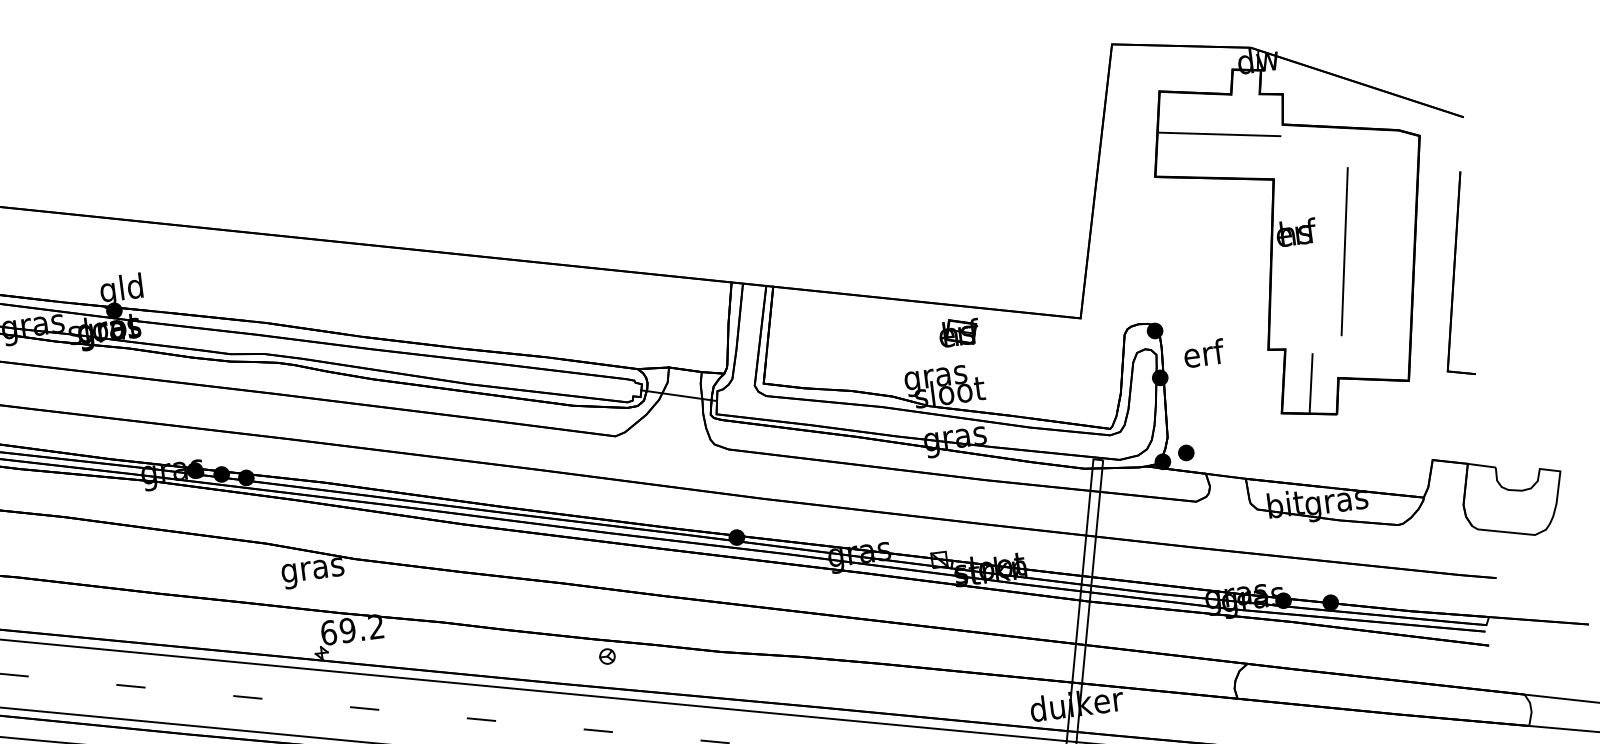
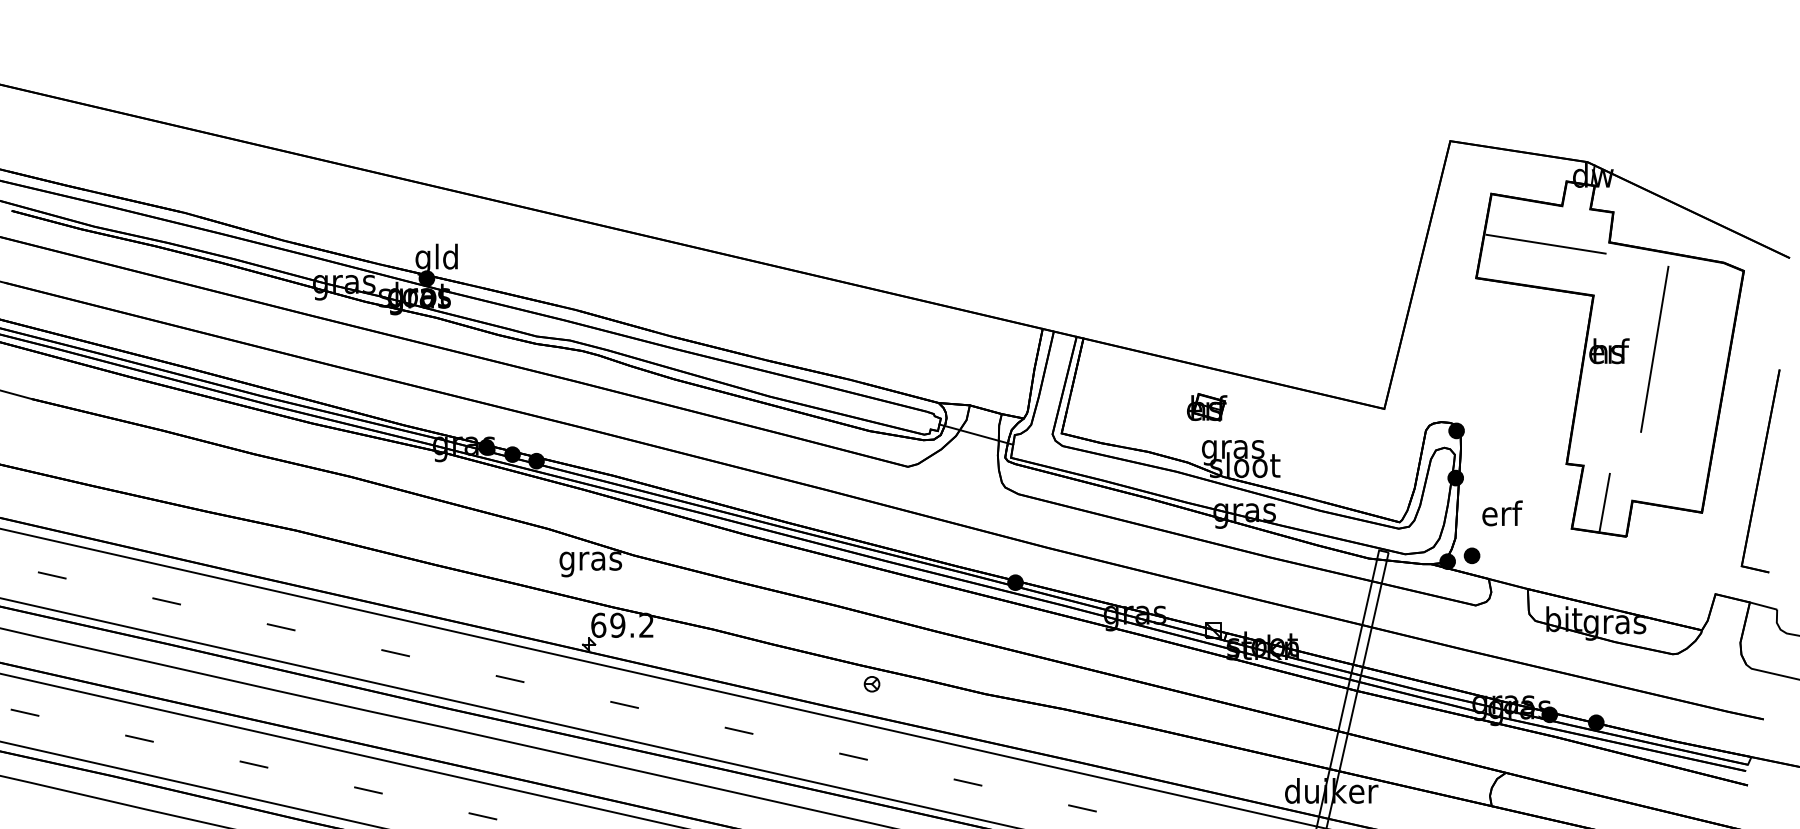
line: (1344, 251) -> (1654, 349), moved
part: (1454, 275) -> (1760, 471), moved
part: (959, 332) -> (1207, 407), moved
text: (1204, 353) -> (1502, 513), moved

